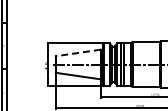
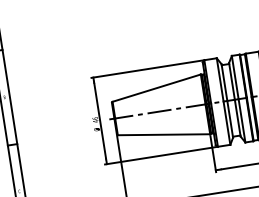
line: (78, 52) -> (156, 87), dashed -> solid

